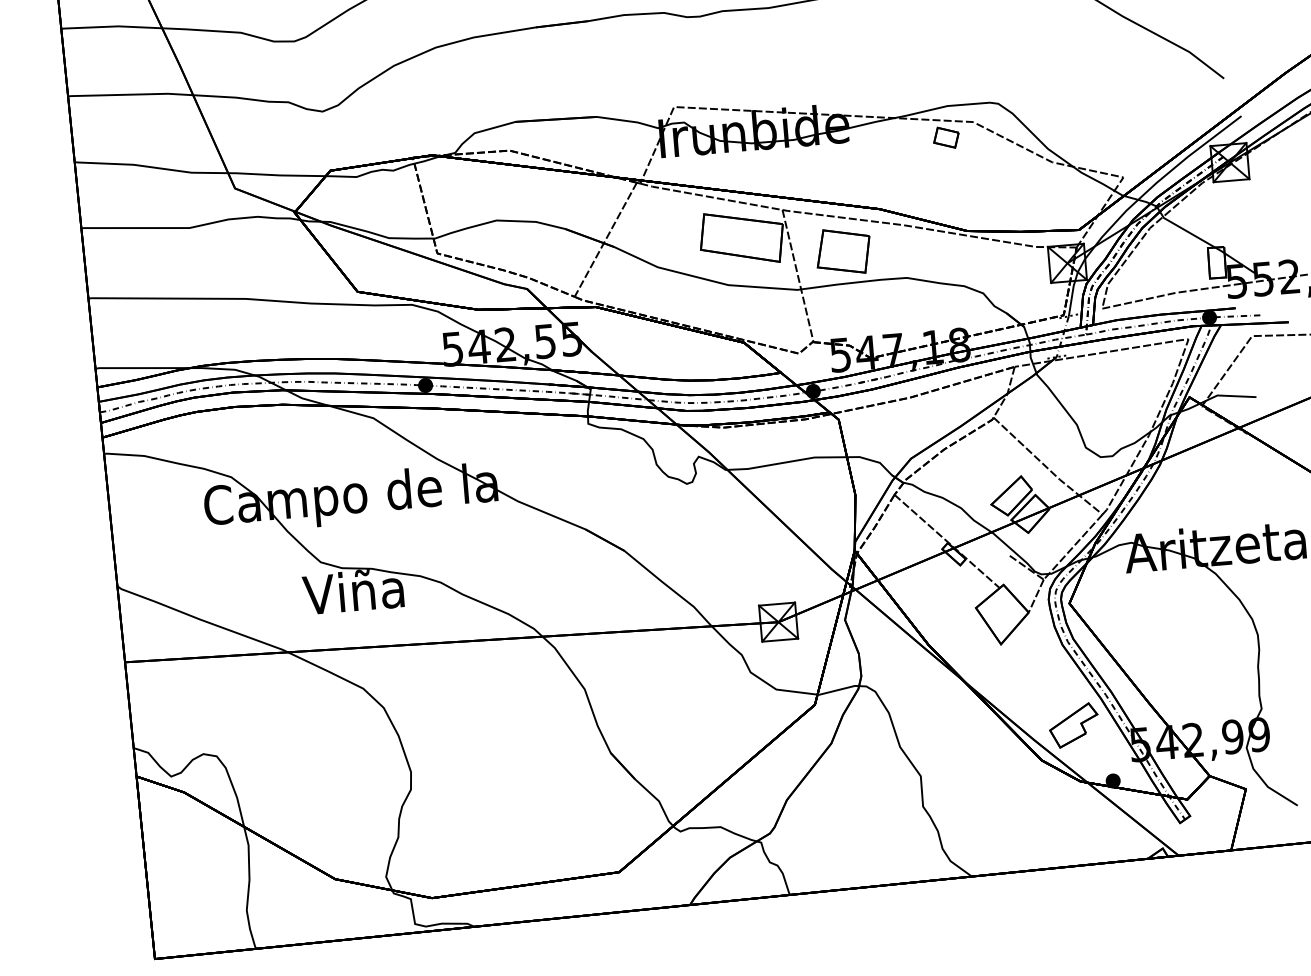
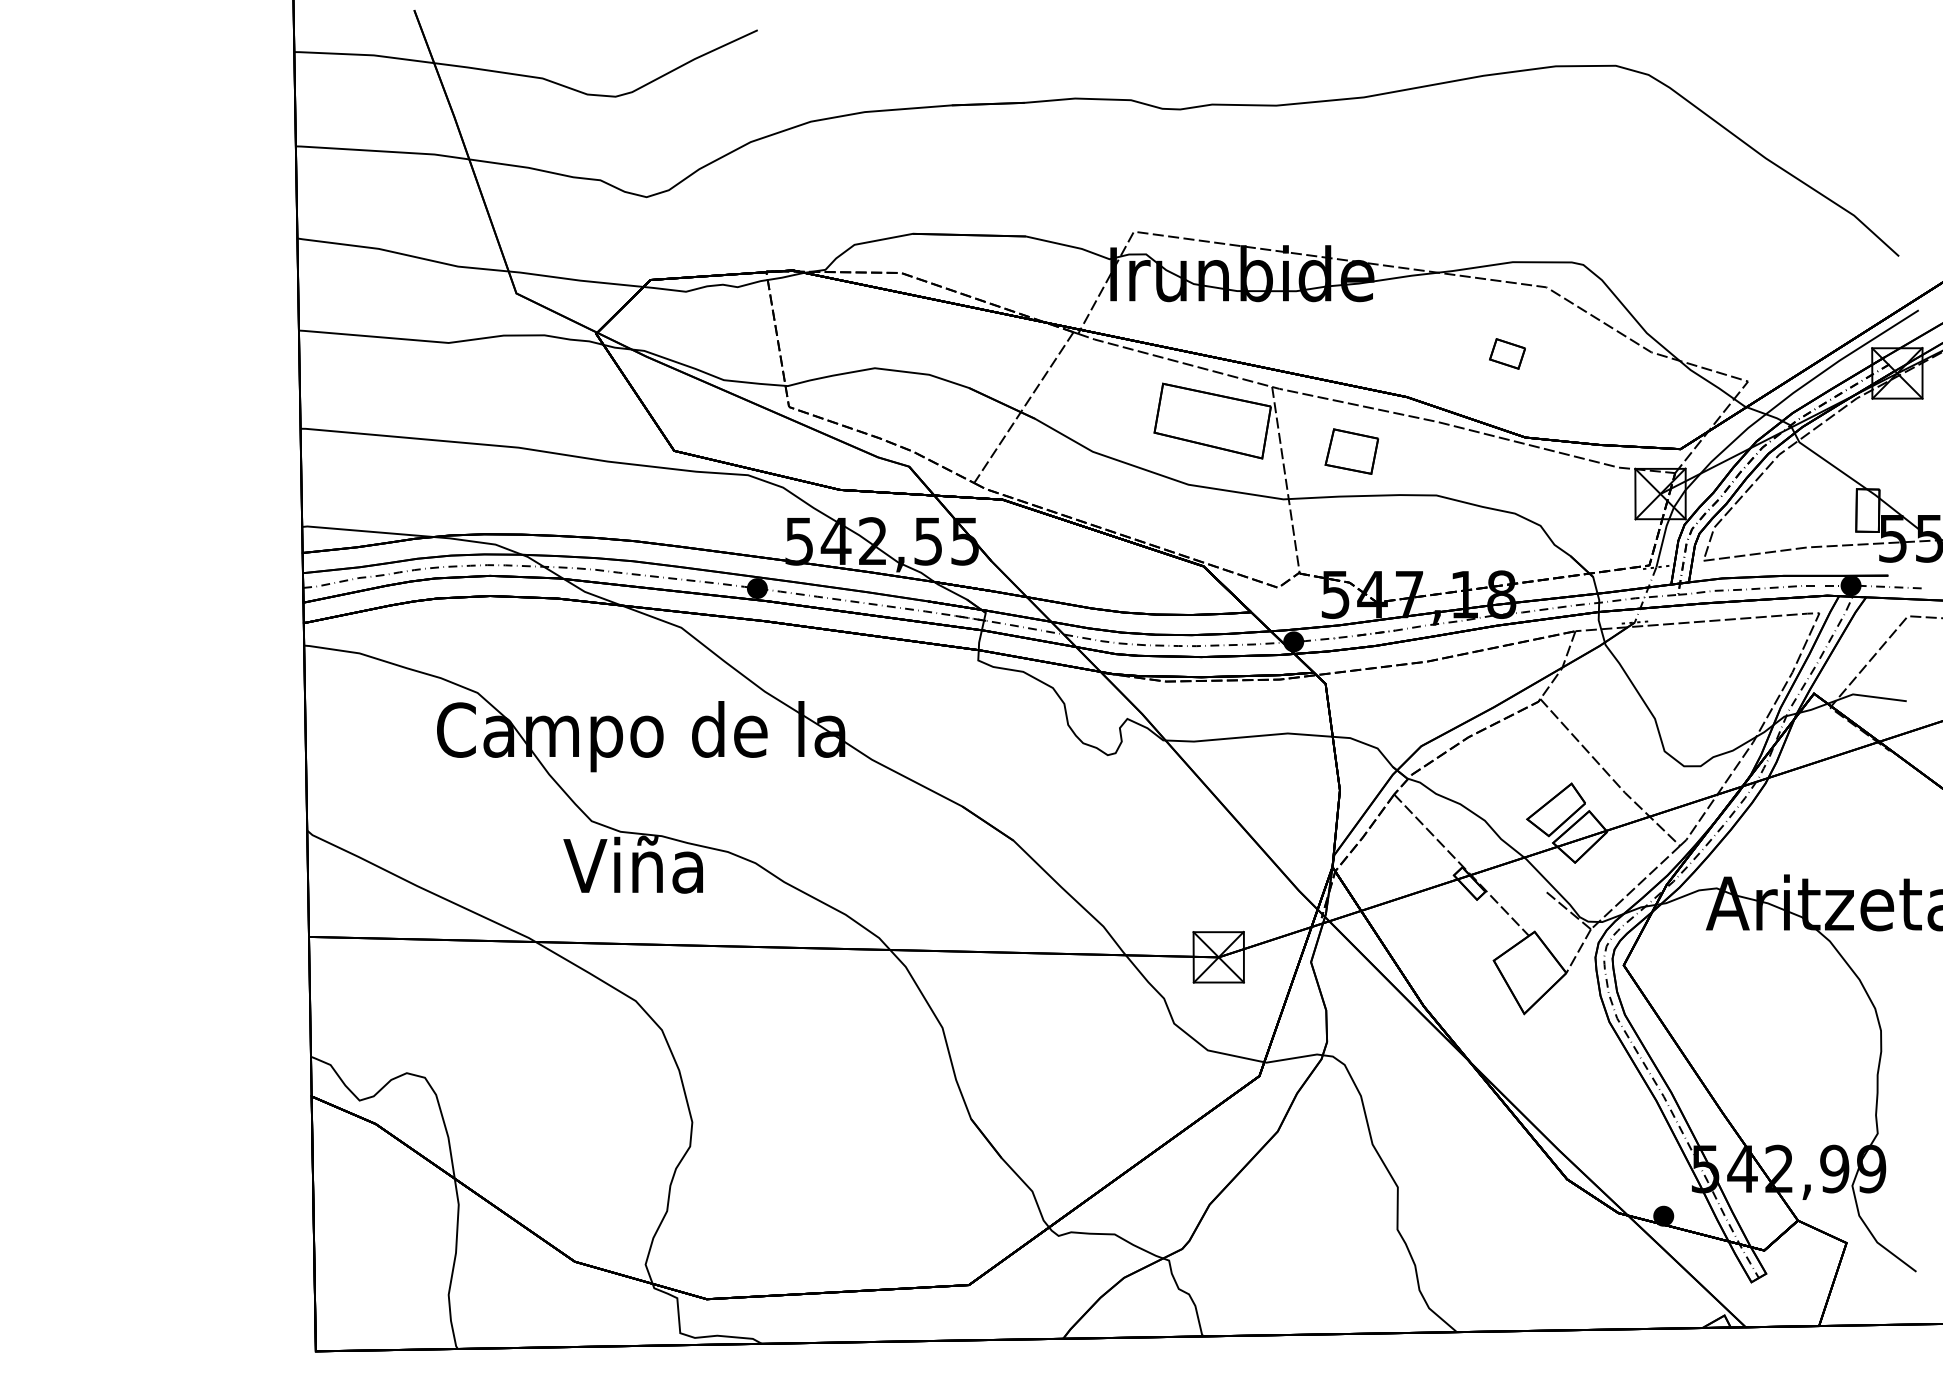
part: (946, 137) -> (1507, 353), moved
part: (843, 251) -> (1351, 451), size x0.7
part: (1073, 725) -> (1615, 1134), removed

